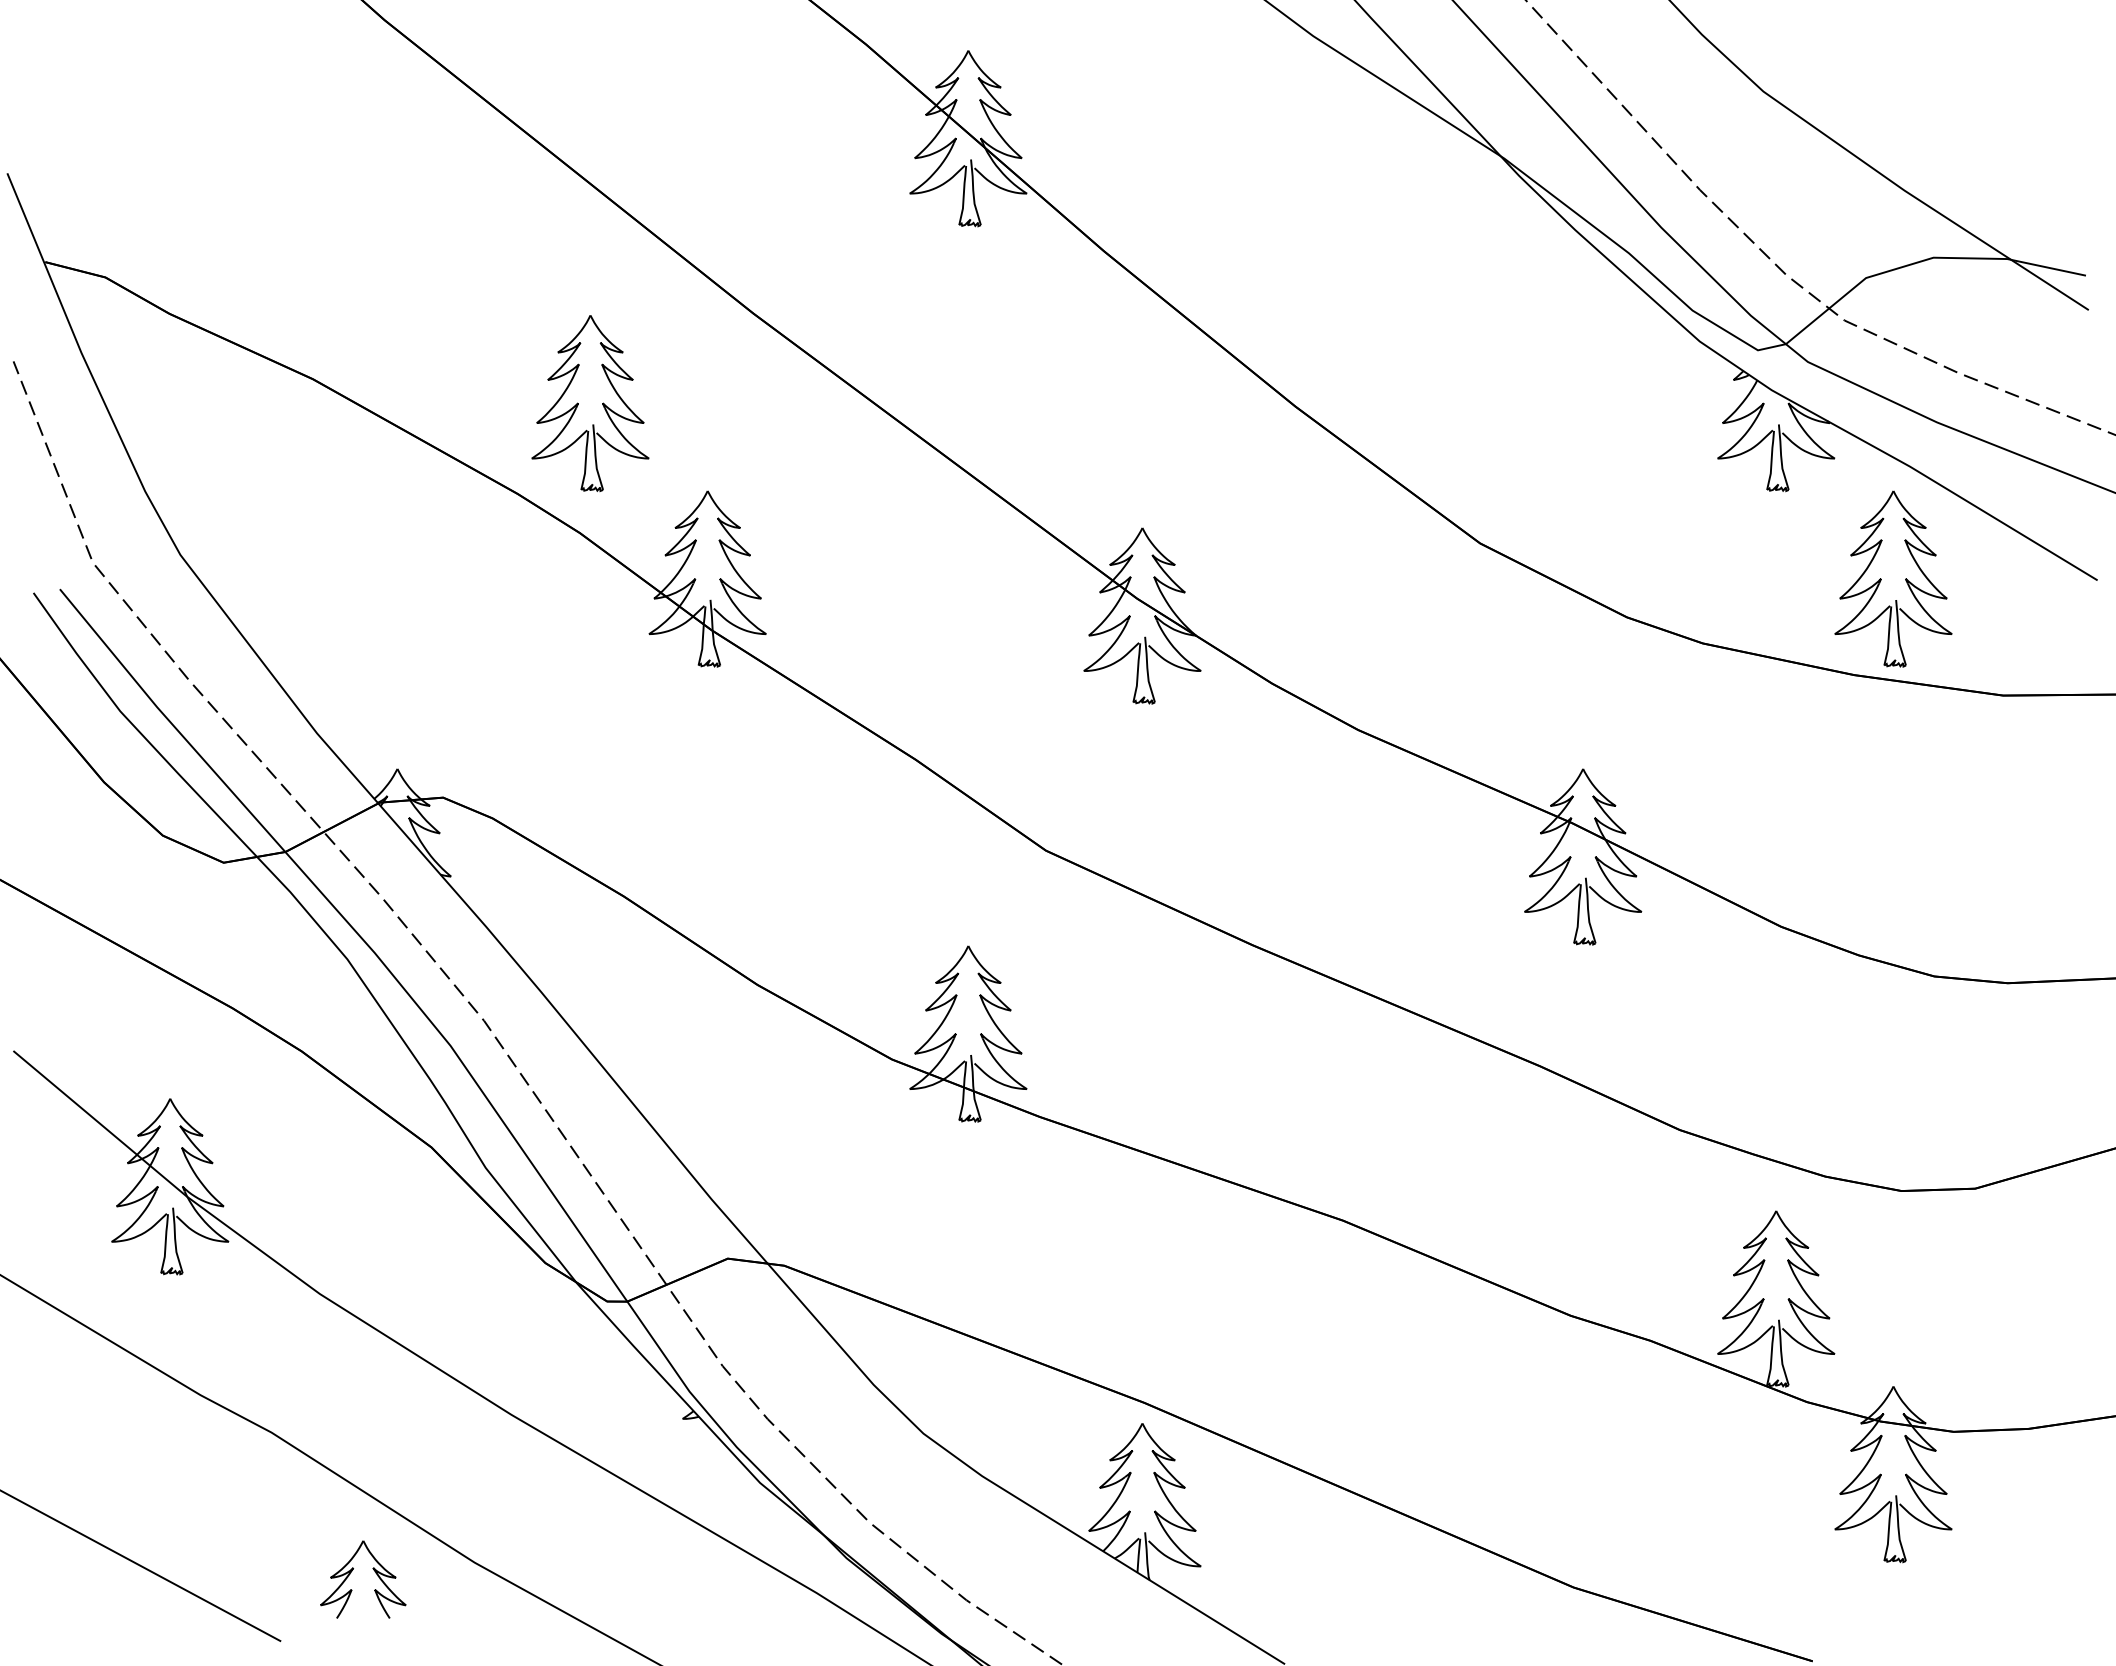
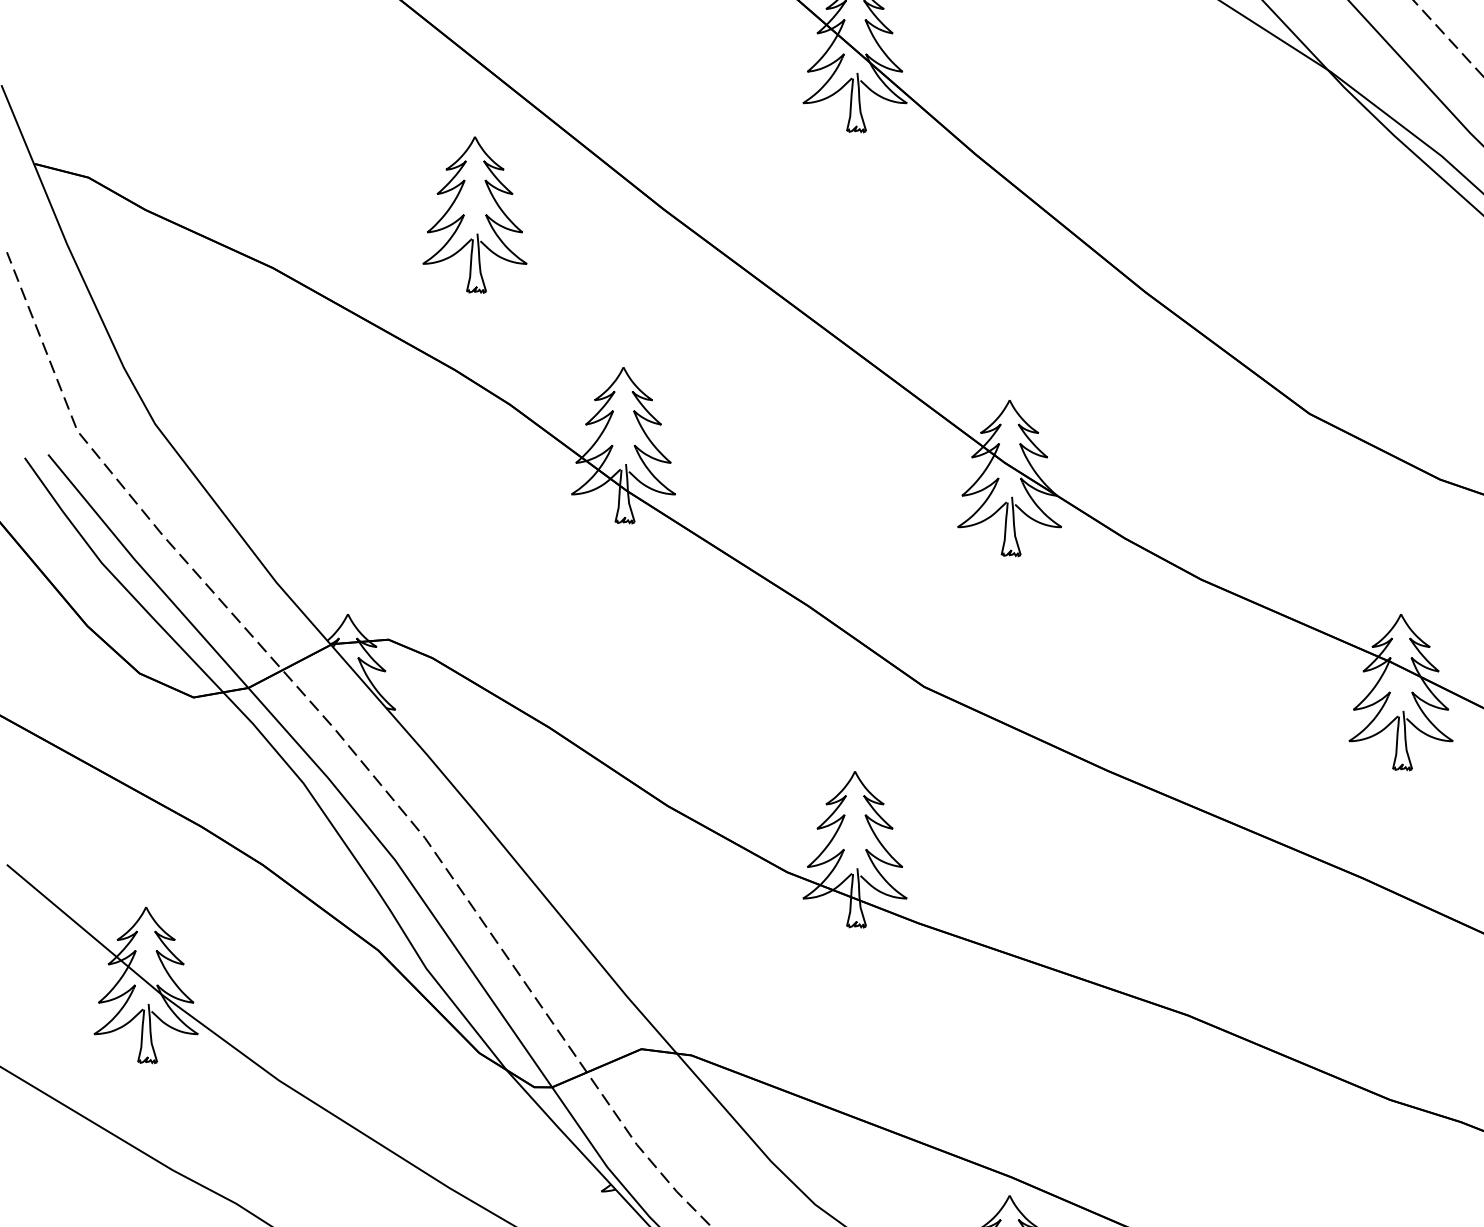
part: (590, 403) -> (475, 215), moved

